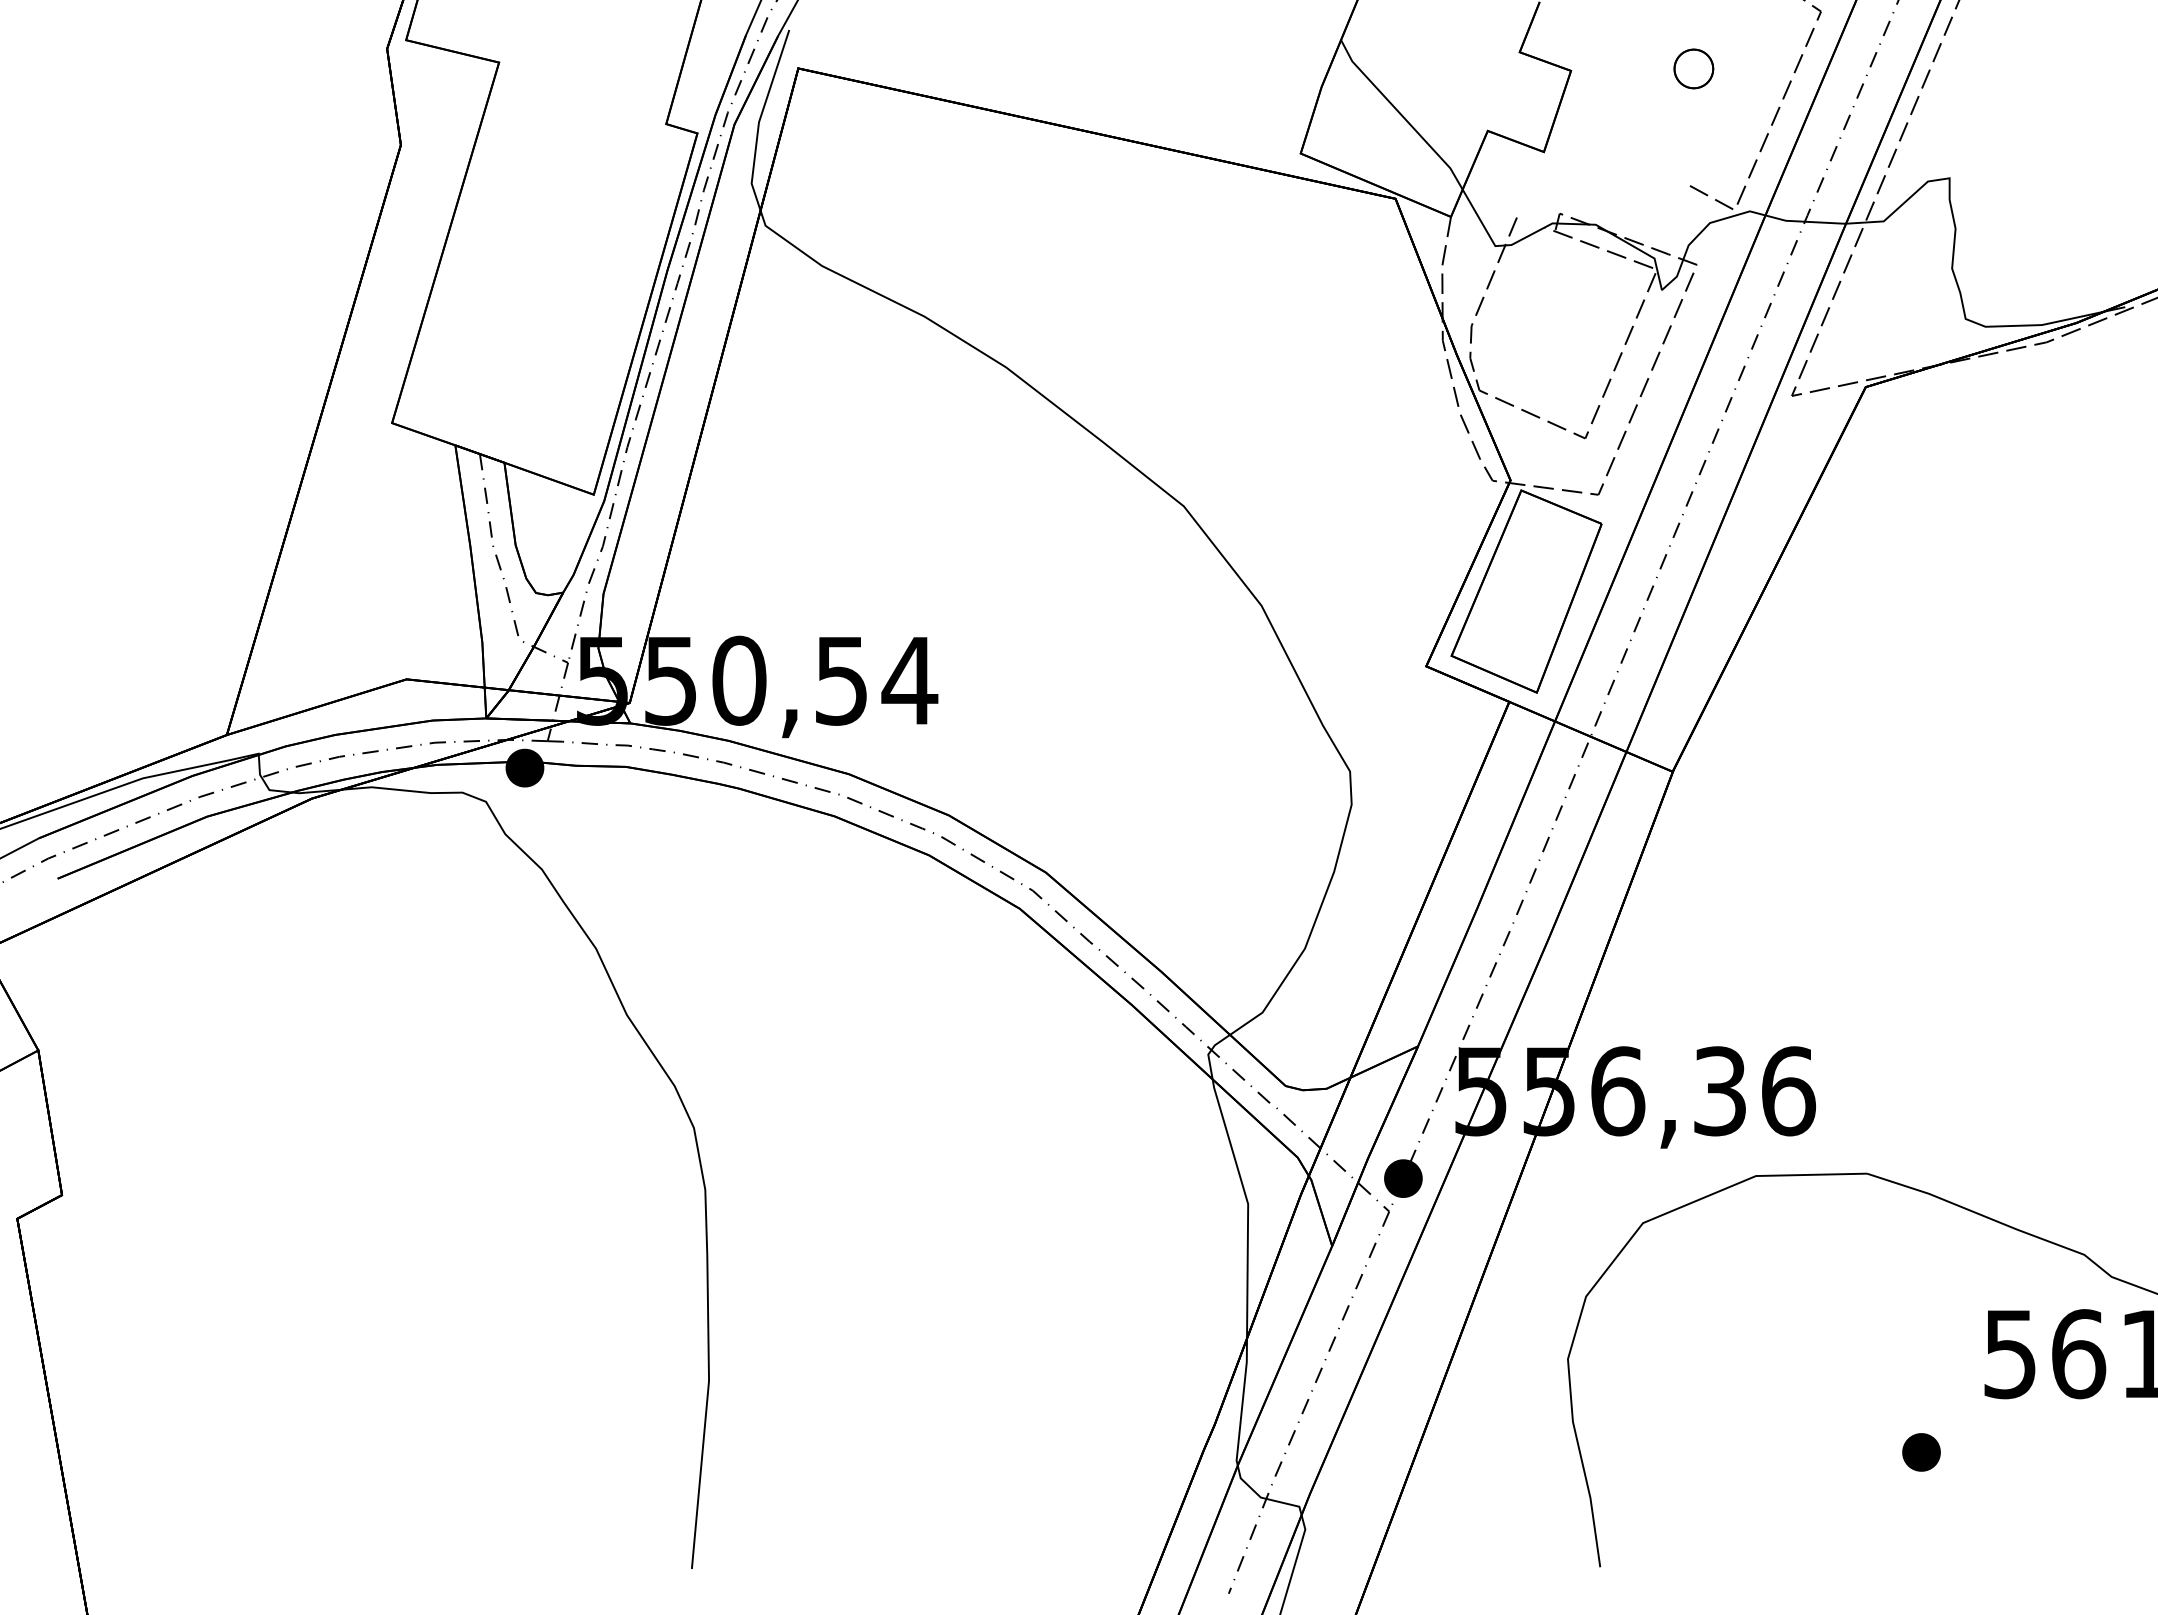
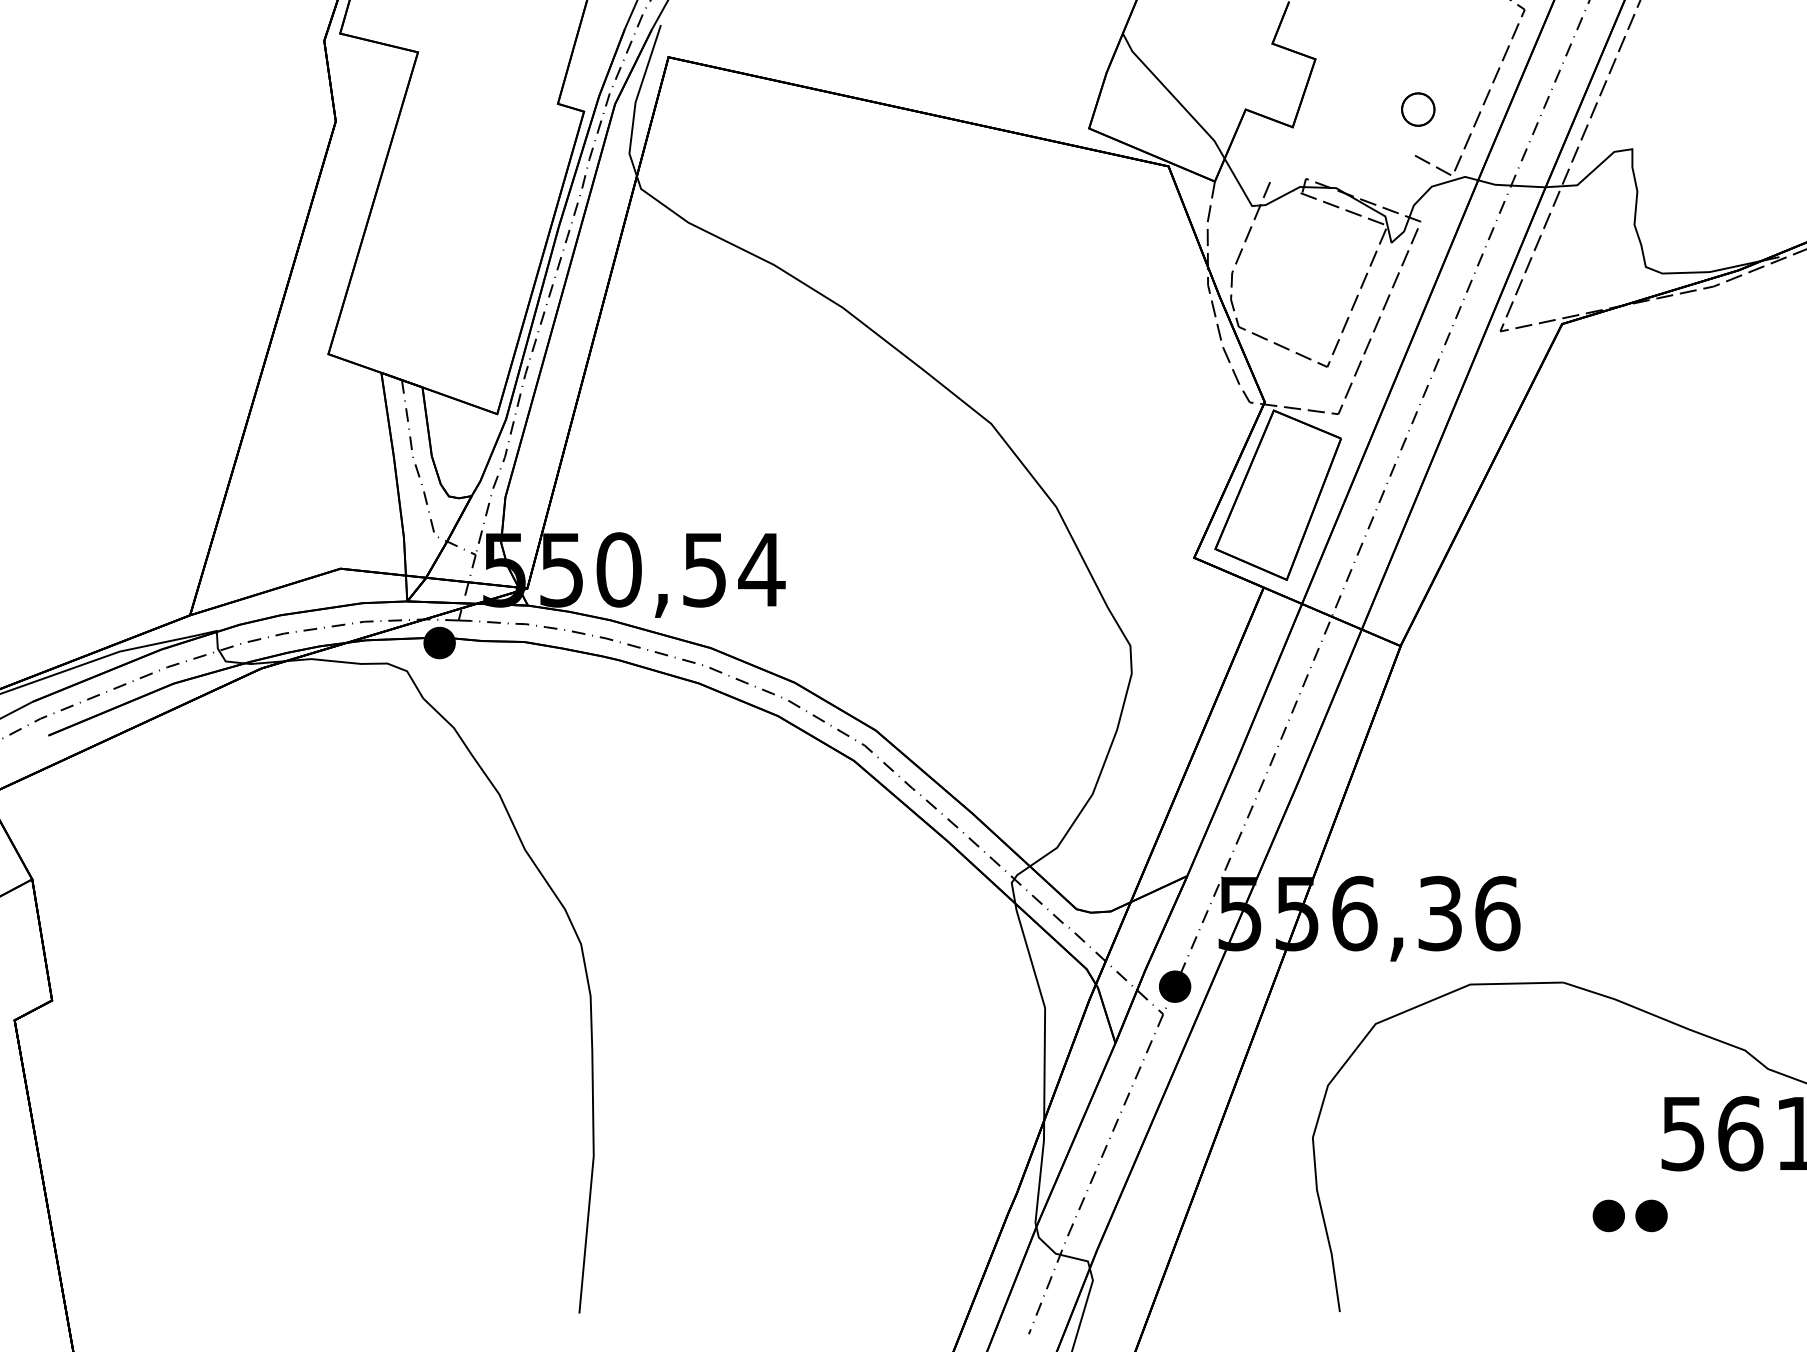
part: (1693, 68) -> (1417, 109), moved
part: (1972, 1452) -> (1651, 1215), added

